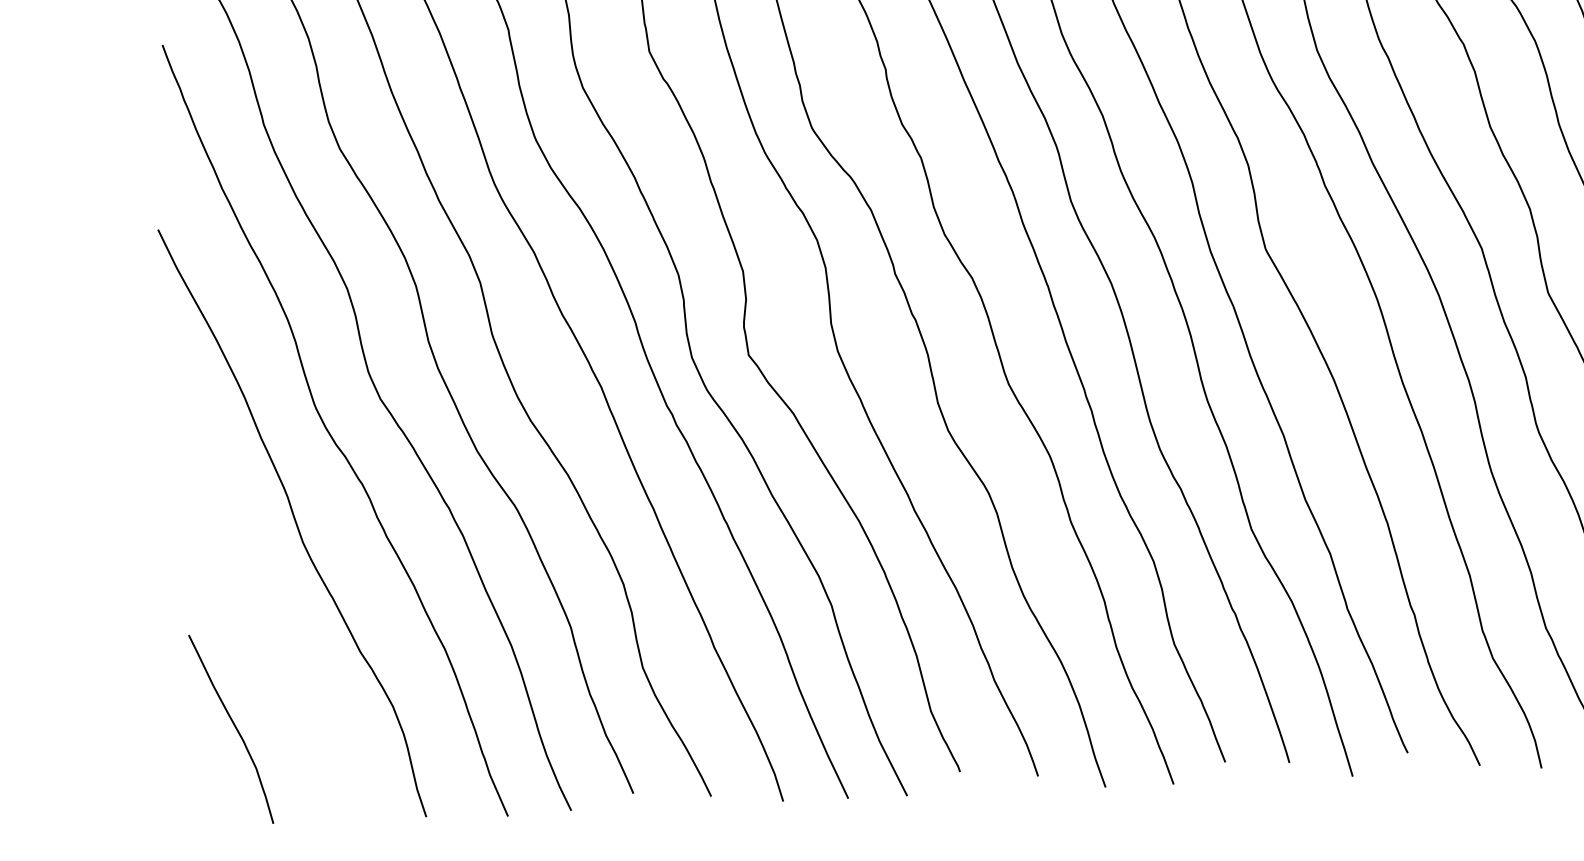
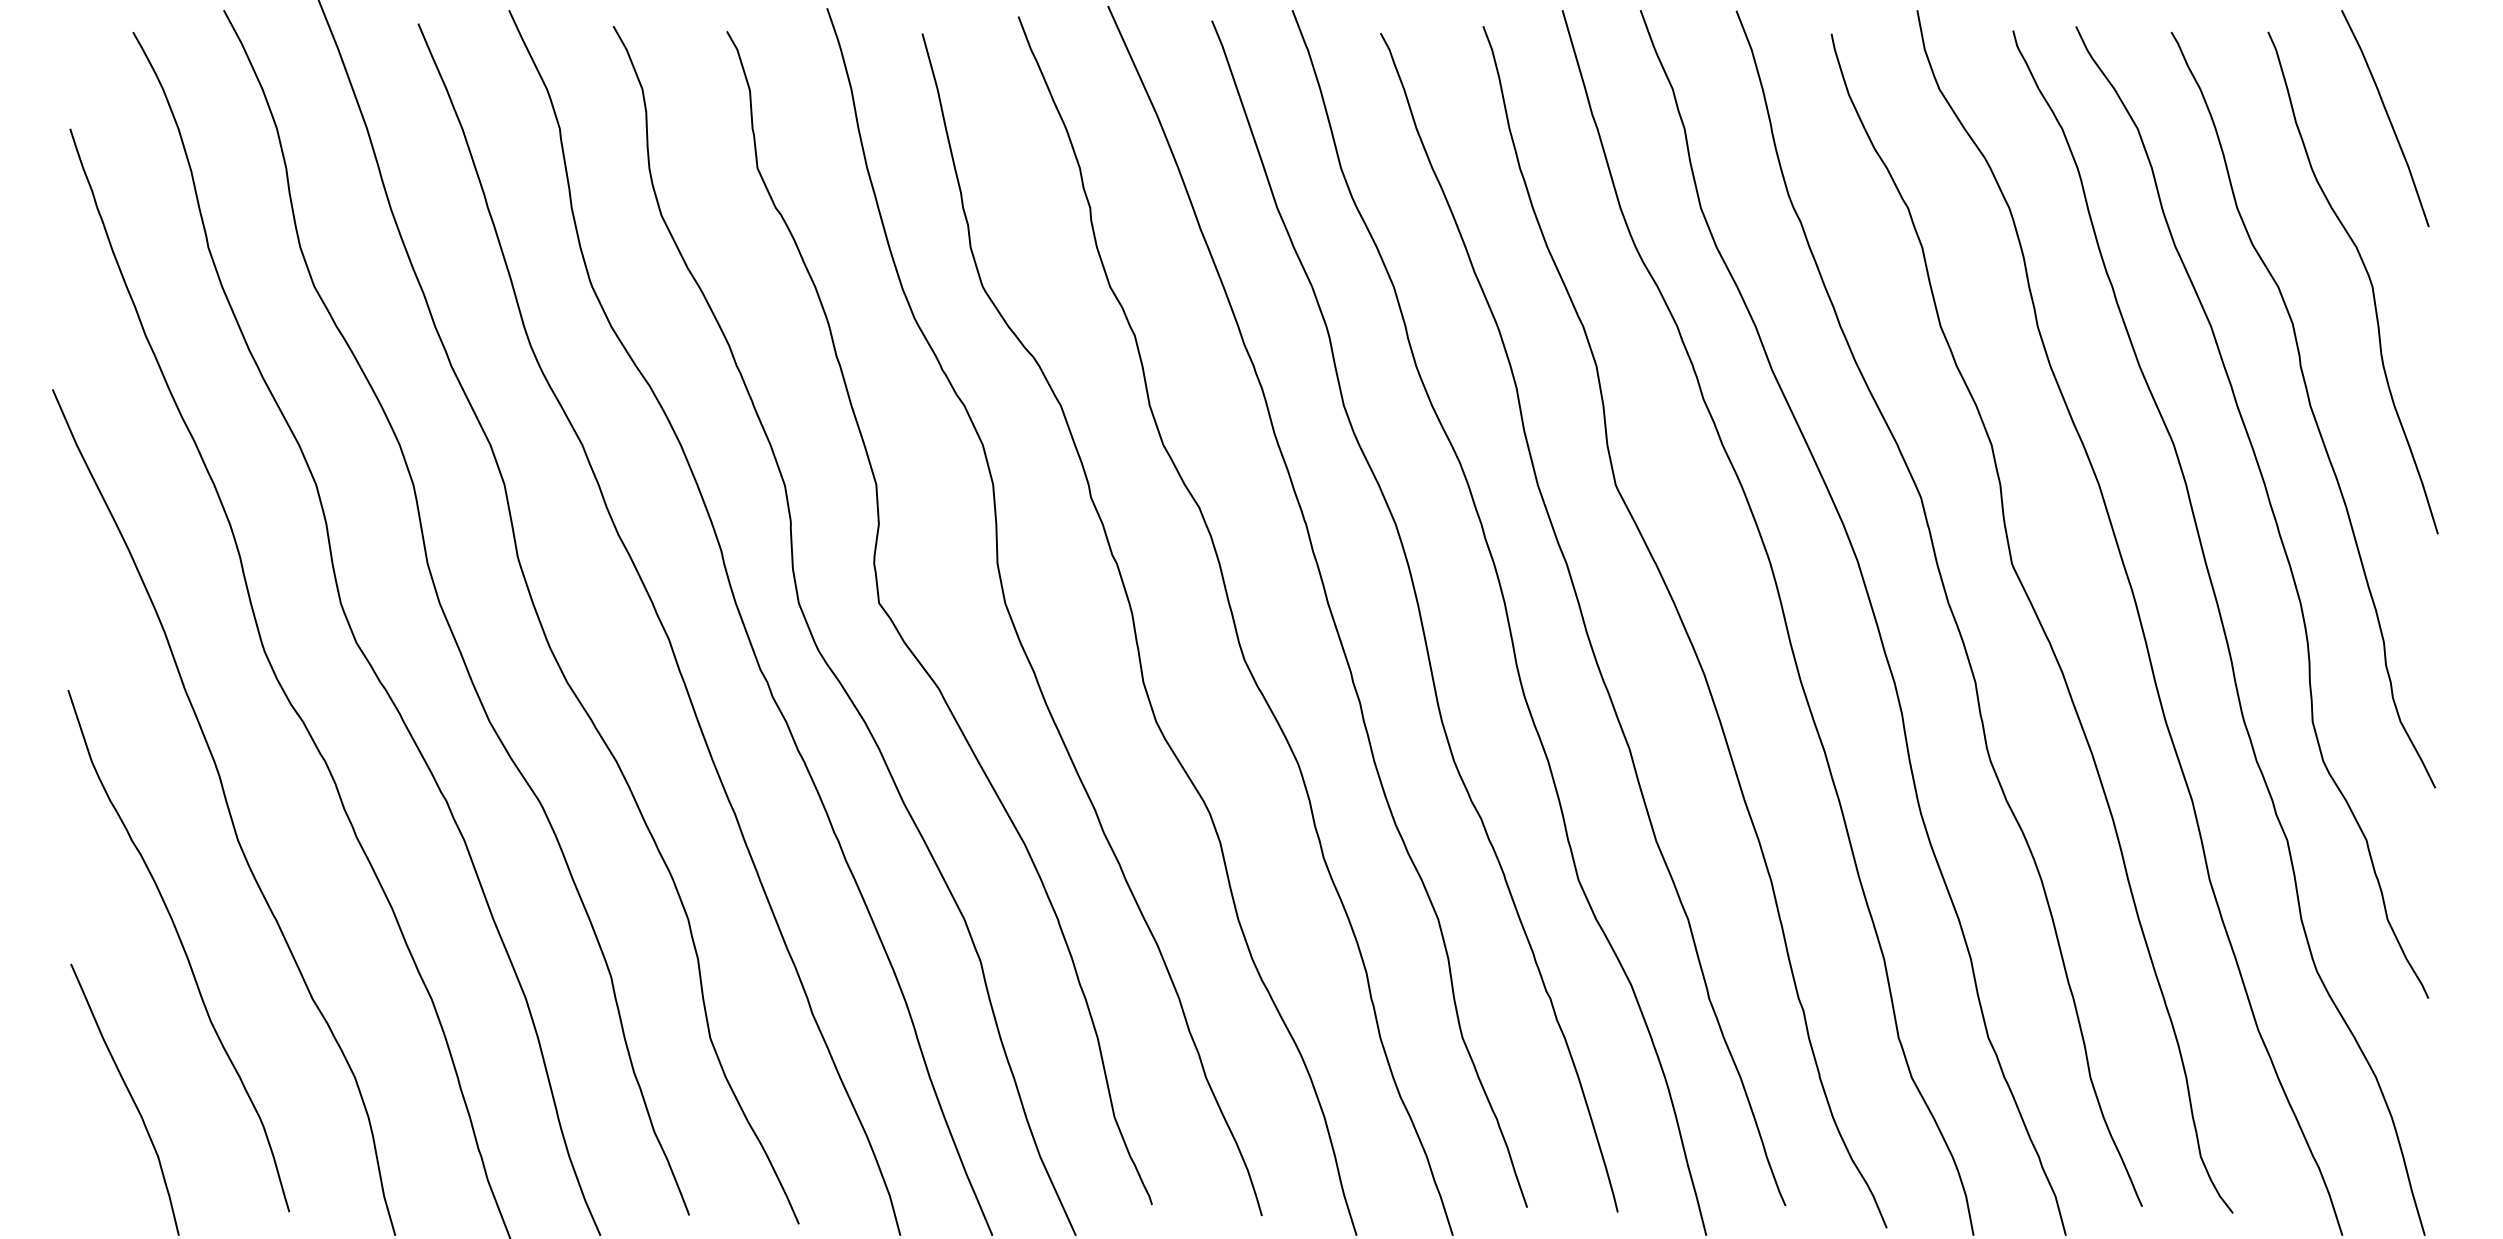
curve: (267, 620) -> (182, 948), added

